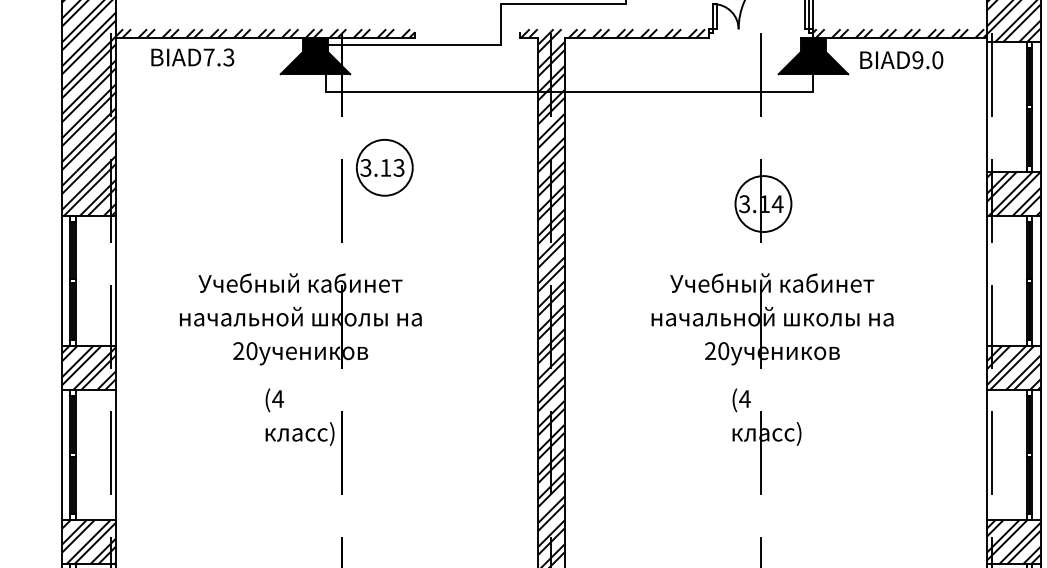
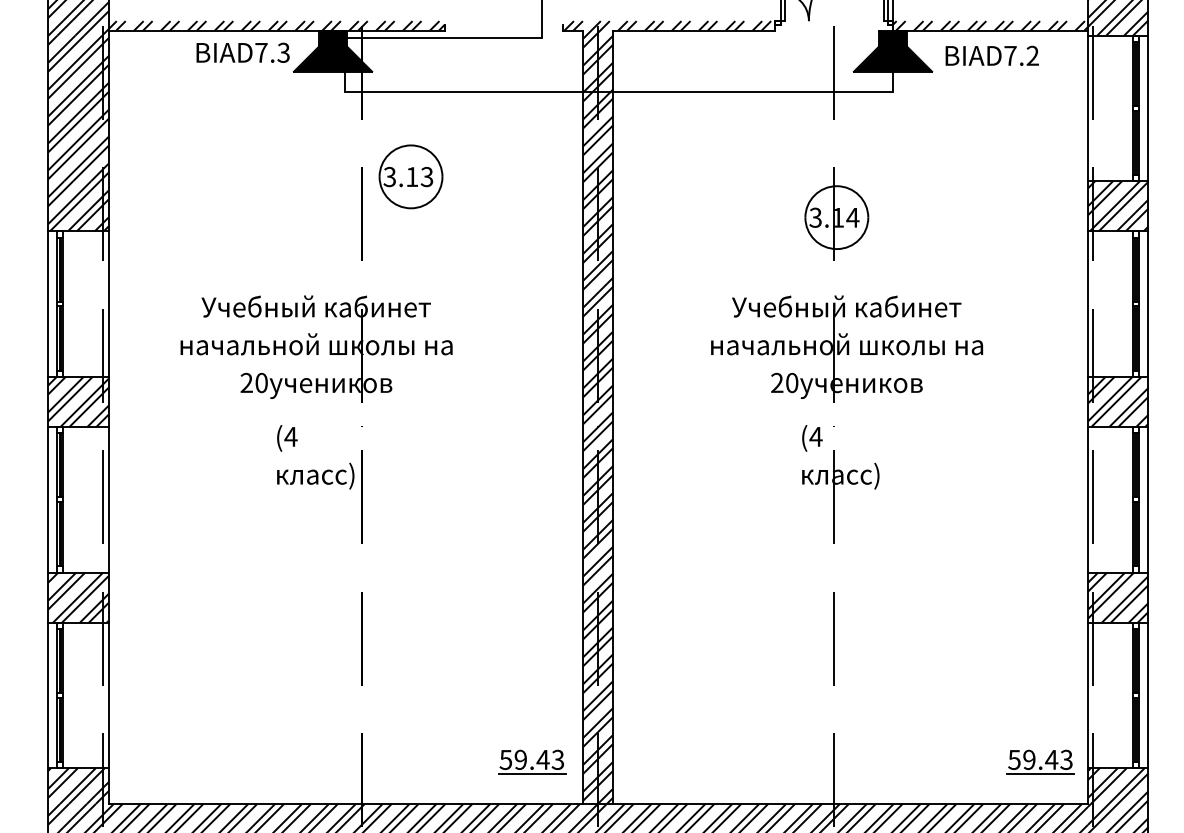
text: (192, 57) -> (242, 52), moved
text: (927, 59) -> (1021, 55), BIAD9.0 -> BIAD7.2

